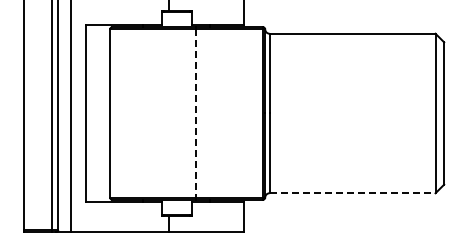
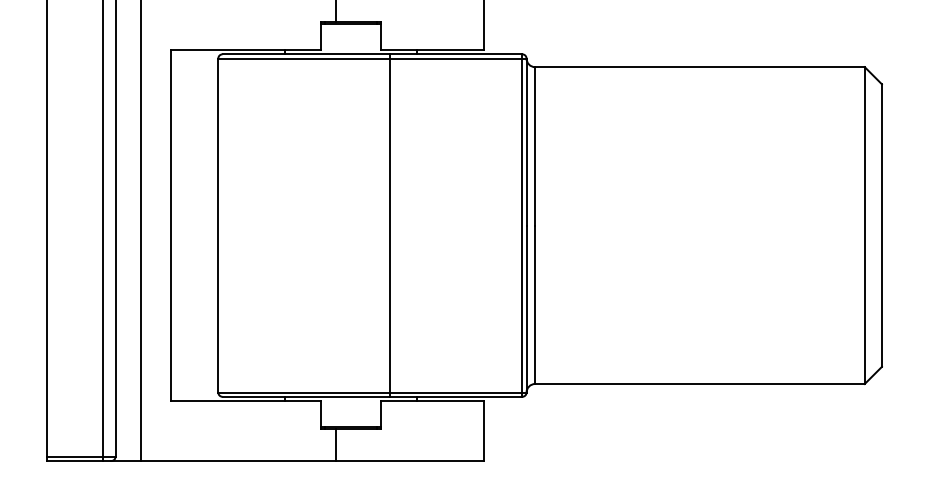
line: (196, 113) -> (390, 225), dashed -> solid
line: (352, 193) -> (699, 384), dashed -> solid

